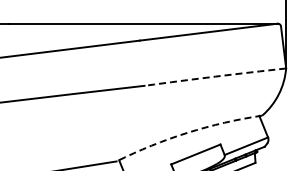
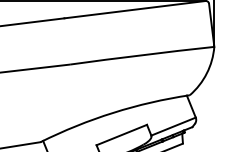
arc: (215, 76) -> (141, 55), dashed -> solid
arc: (187, 132) -> (113, 112), dashed -> solid

